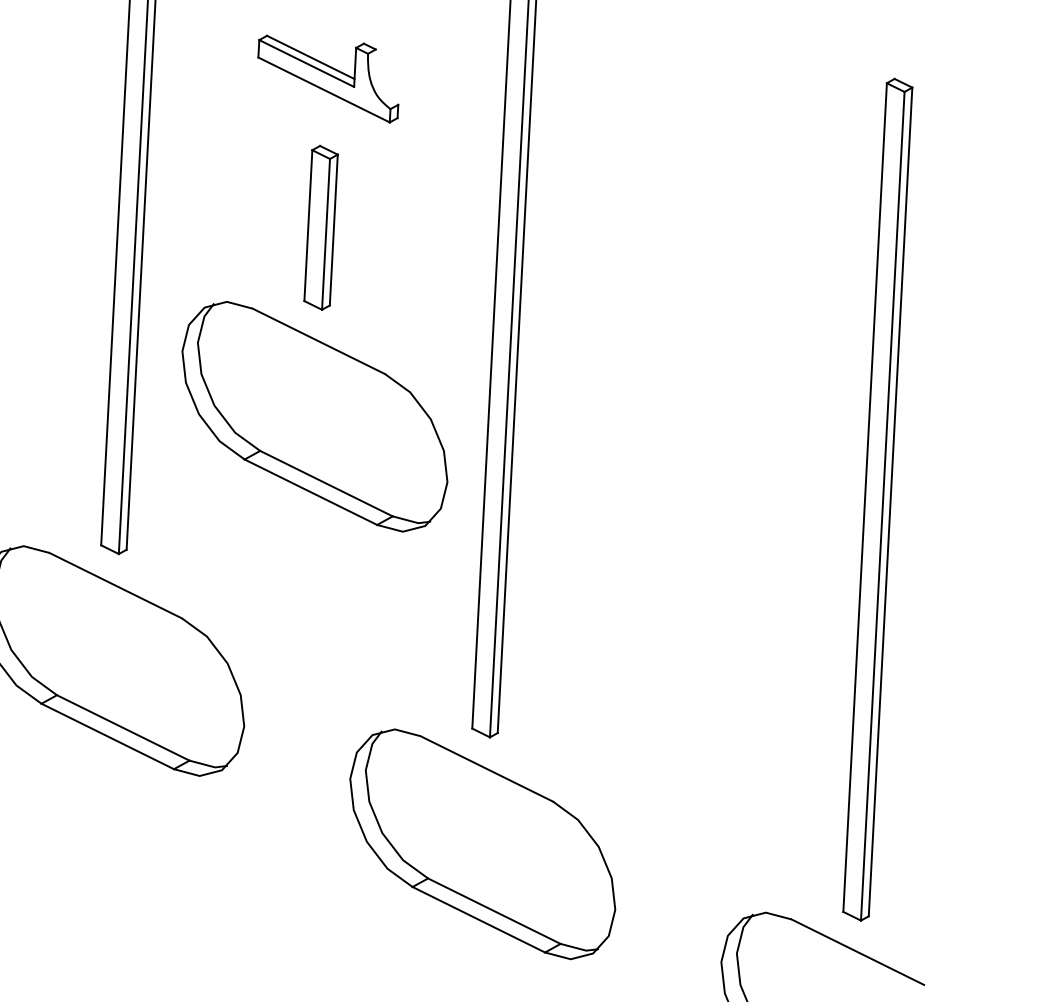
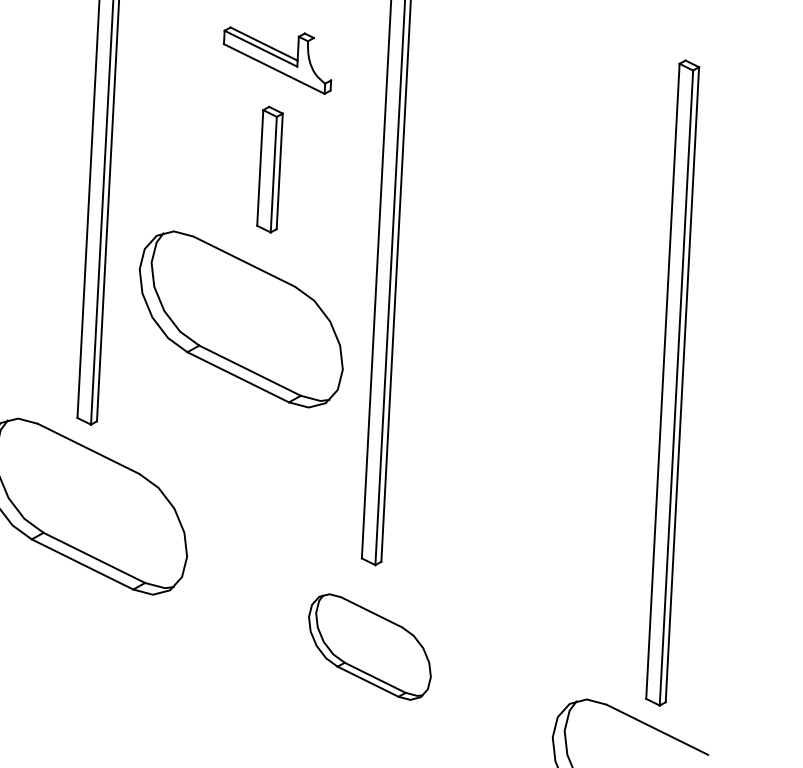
part: (328, 78) -> (277, 60), moved
part: (320, 227) -> (269, 169), moved
part: (482, 843) -> (369, 646), size x0.6

